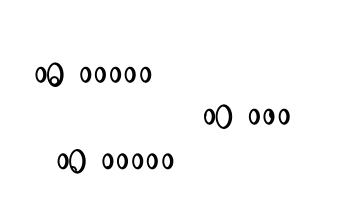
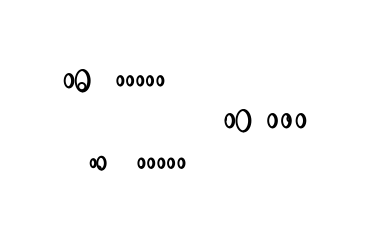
part: (115, 74) -> (140, 80), size x0.7
part: (70, 160) -> (97, 162), size x0.6
part: (137, 160) -> (161, 162), size x0.7

